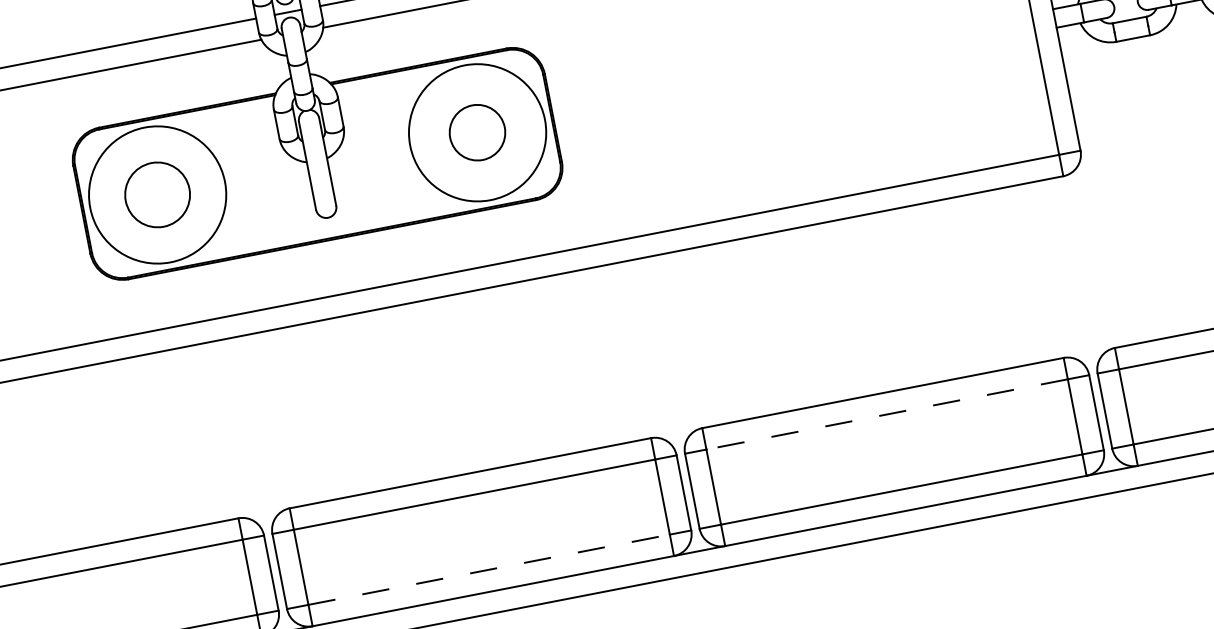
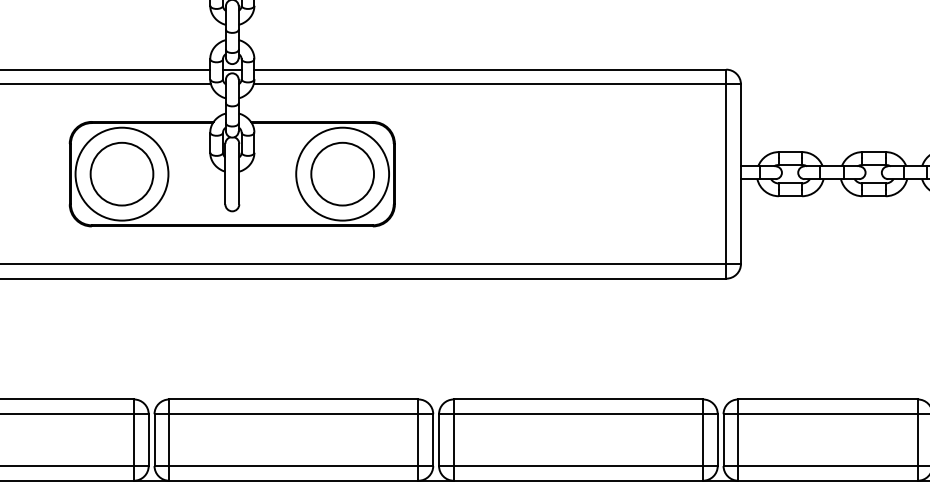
circle: (477, 131) -> (342, 173), size x1.67
circle: (156, 194) -> (121, 173), size x1.43
line: (887, 414) -> (578, 414), dashed -> solid
line: (488, 570) -> (293, 466), dashed -> solid

